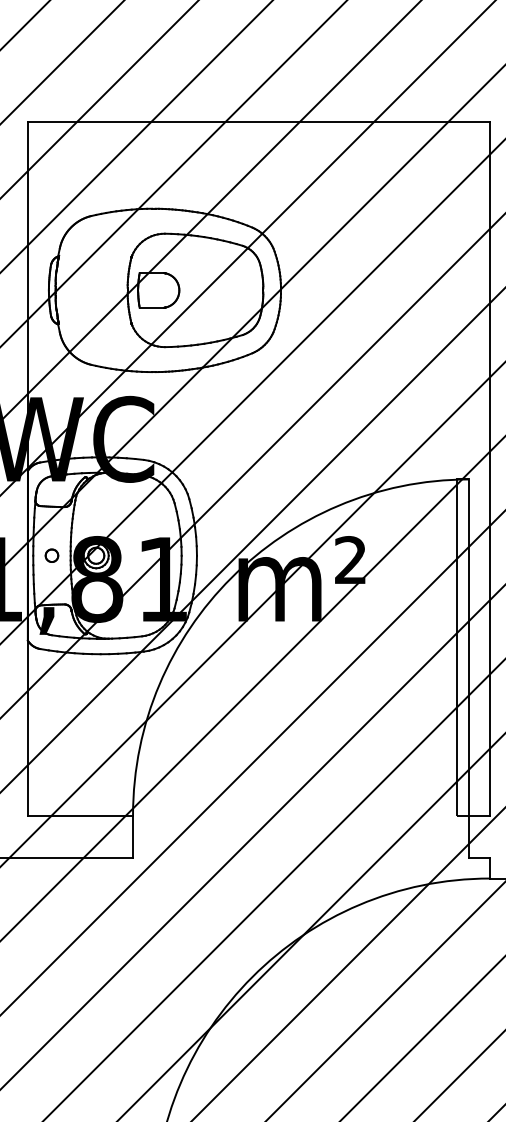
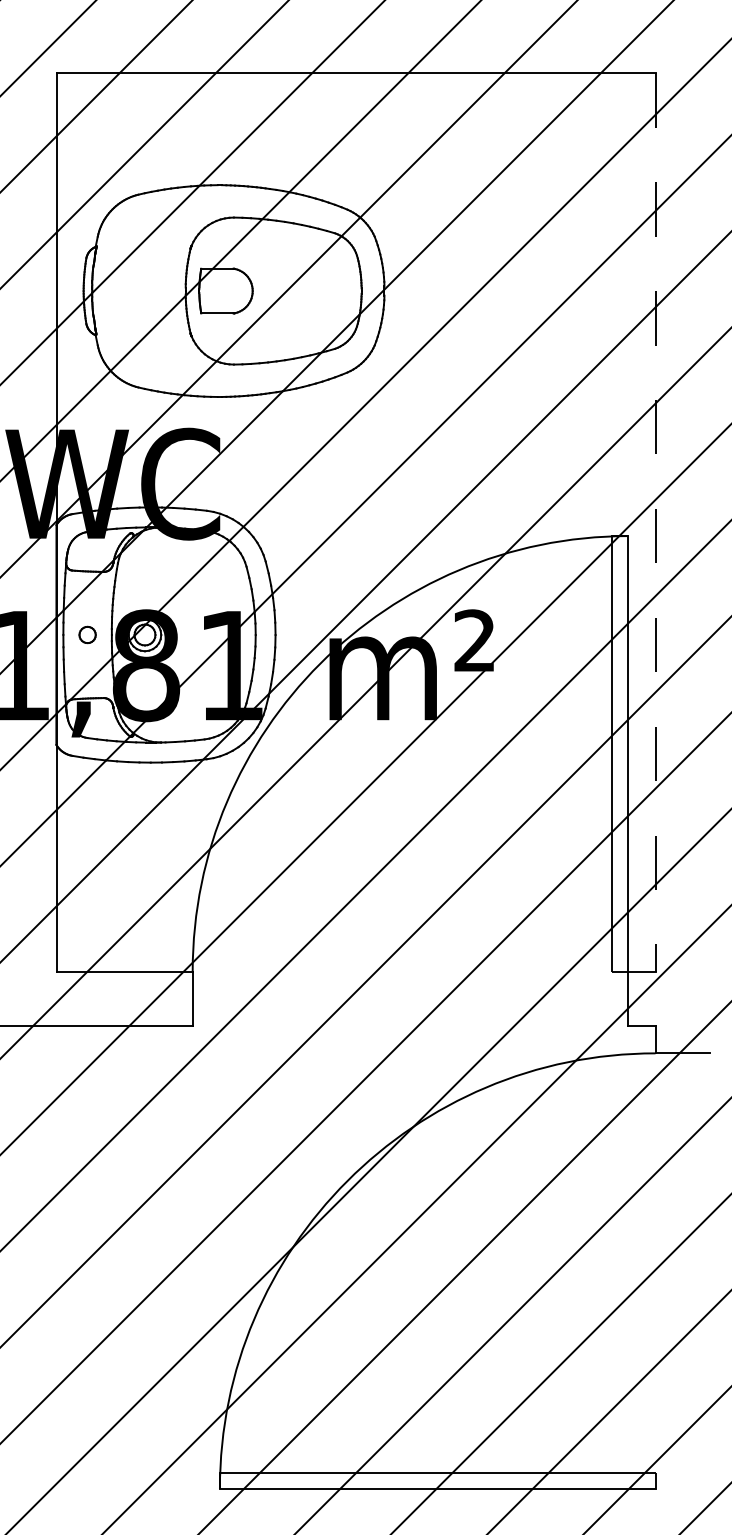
line: (490, 468) -> (655, 522), solid -> dashed

